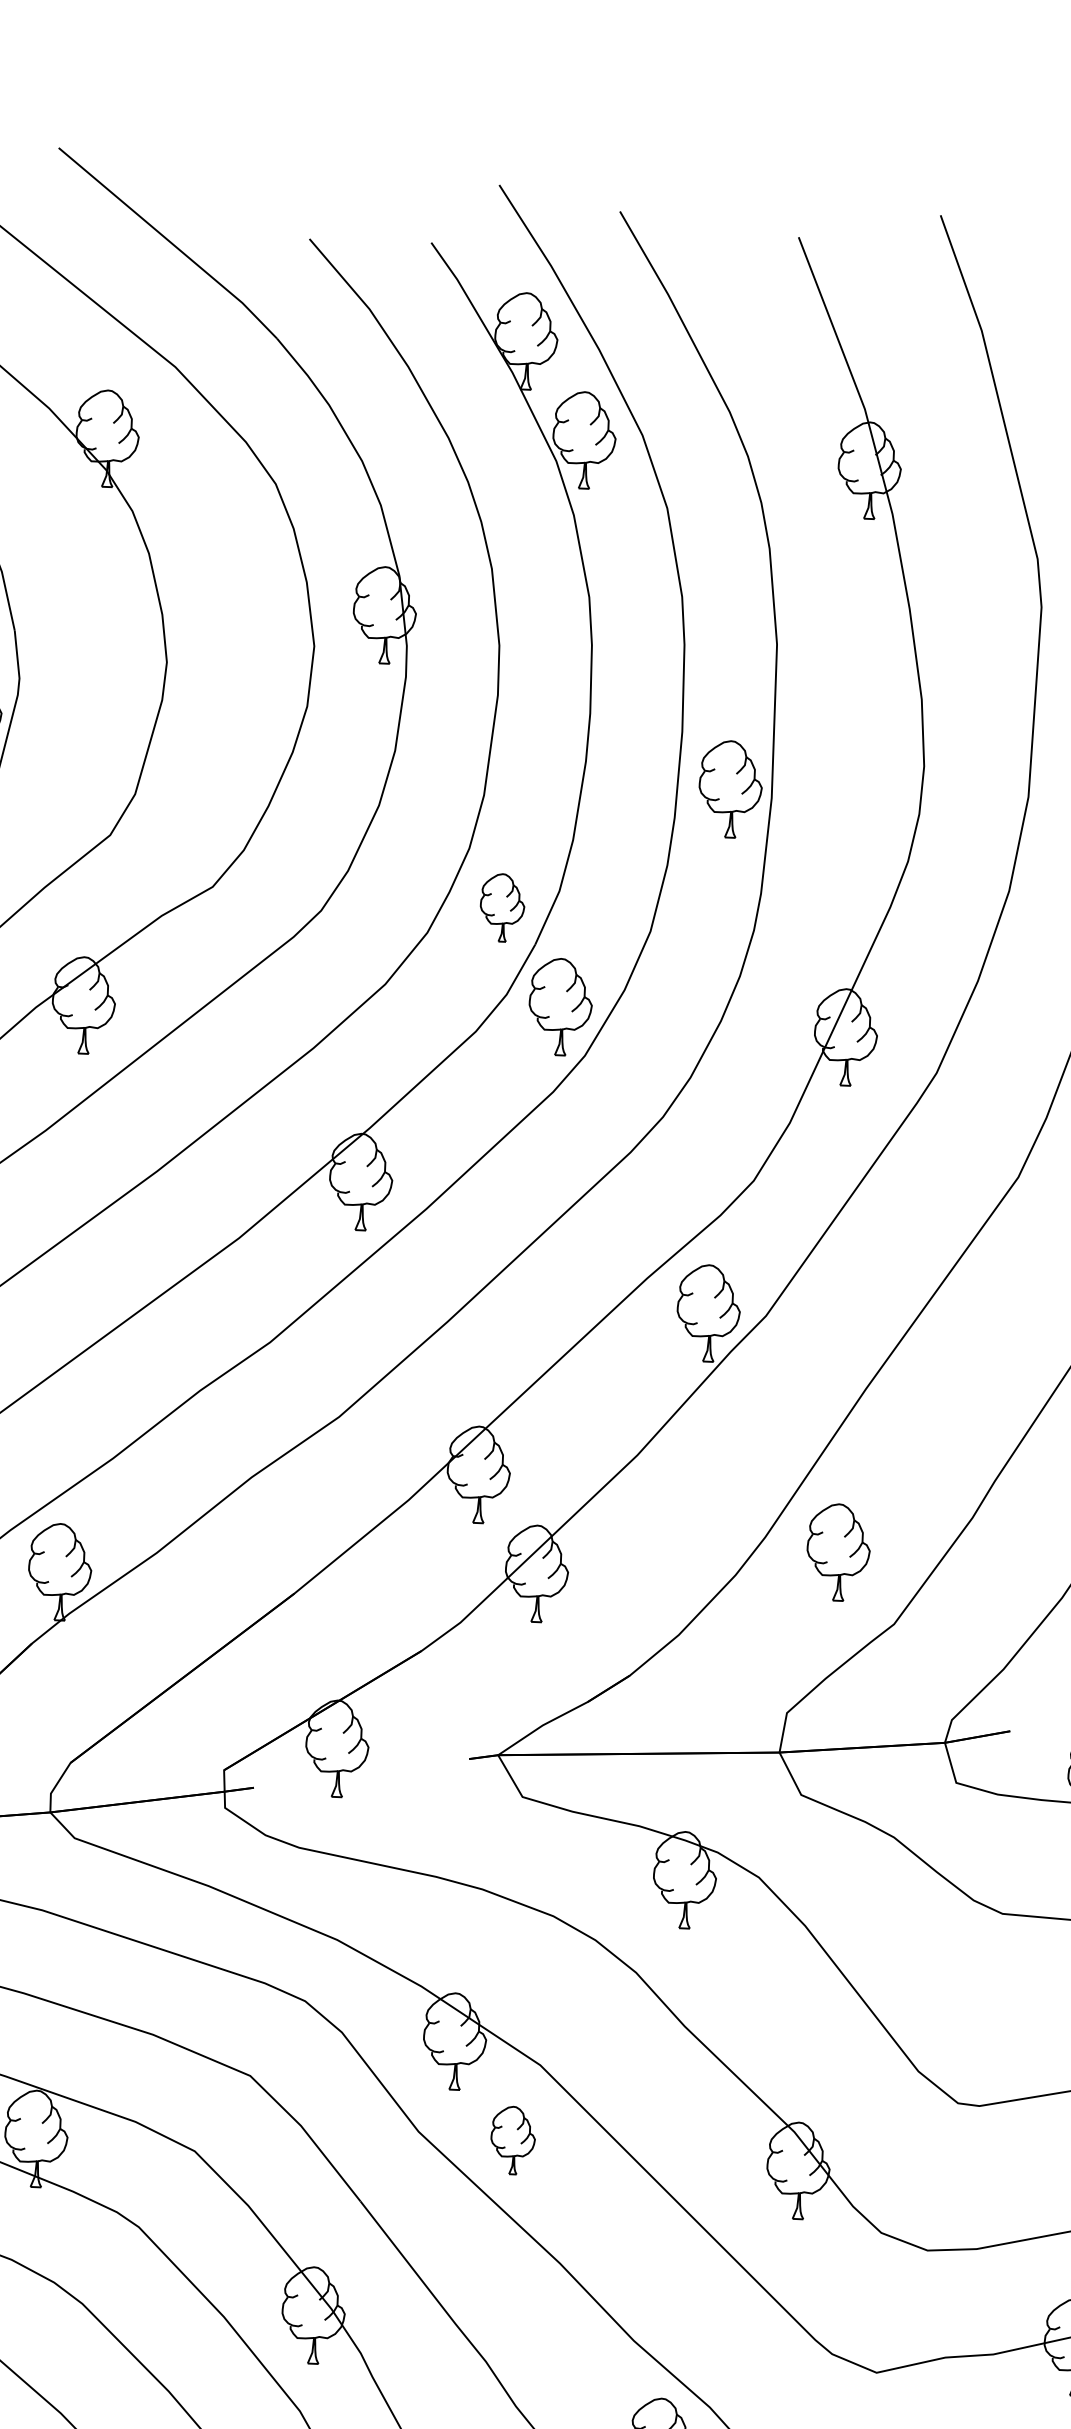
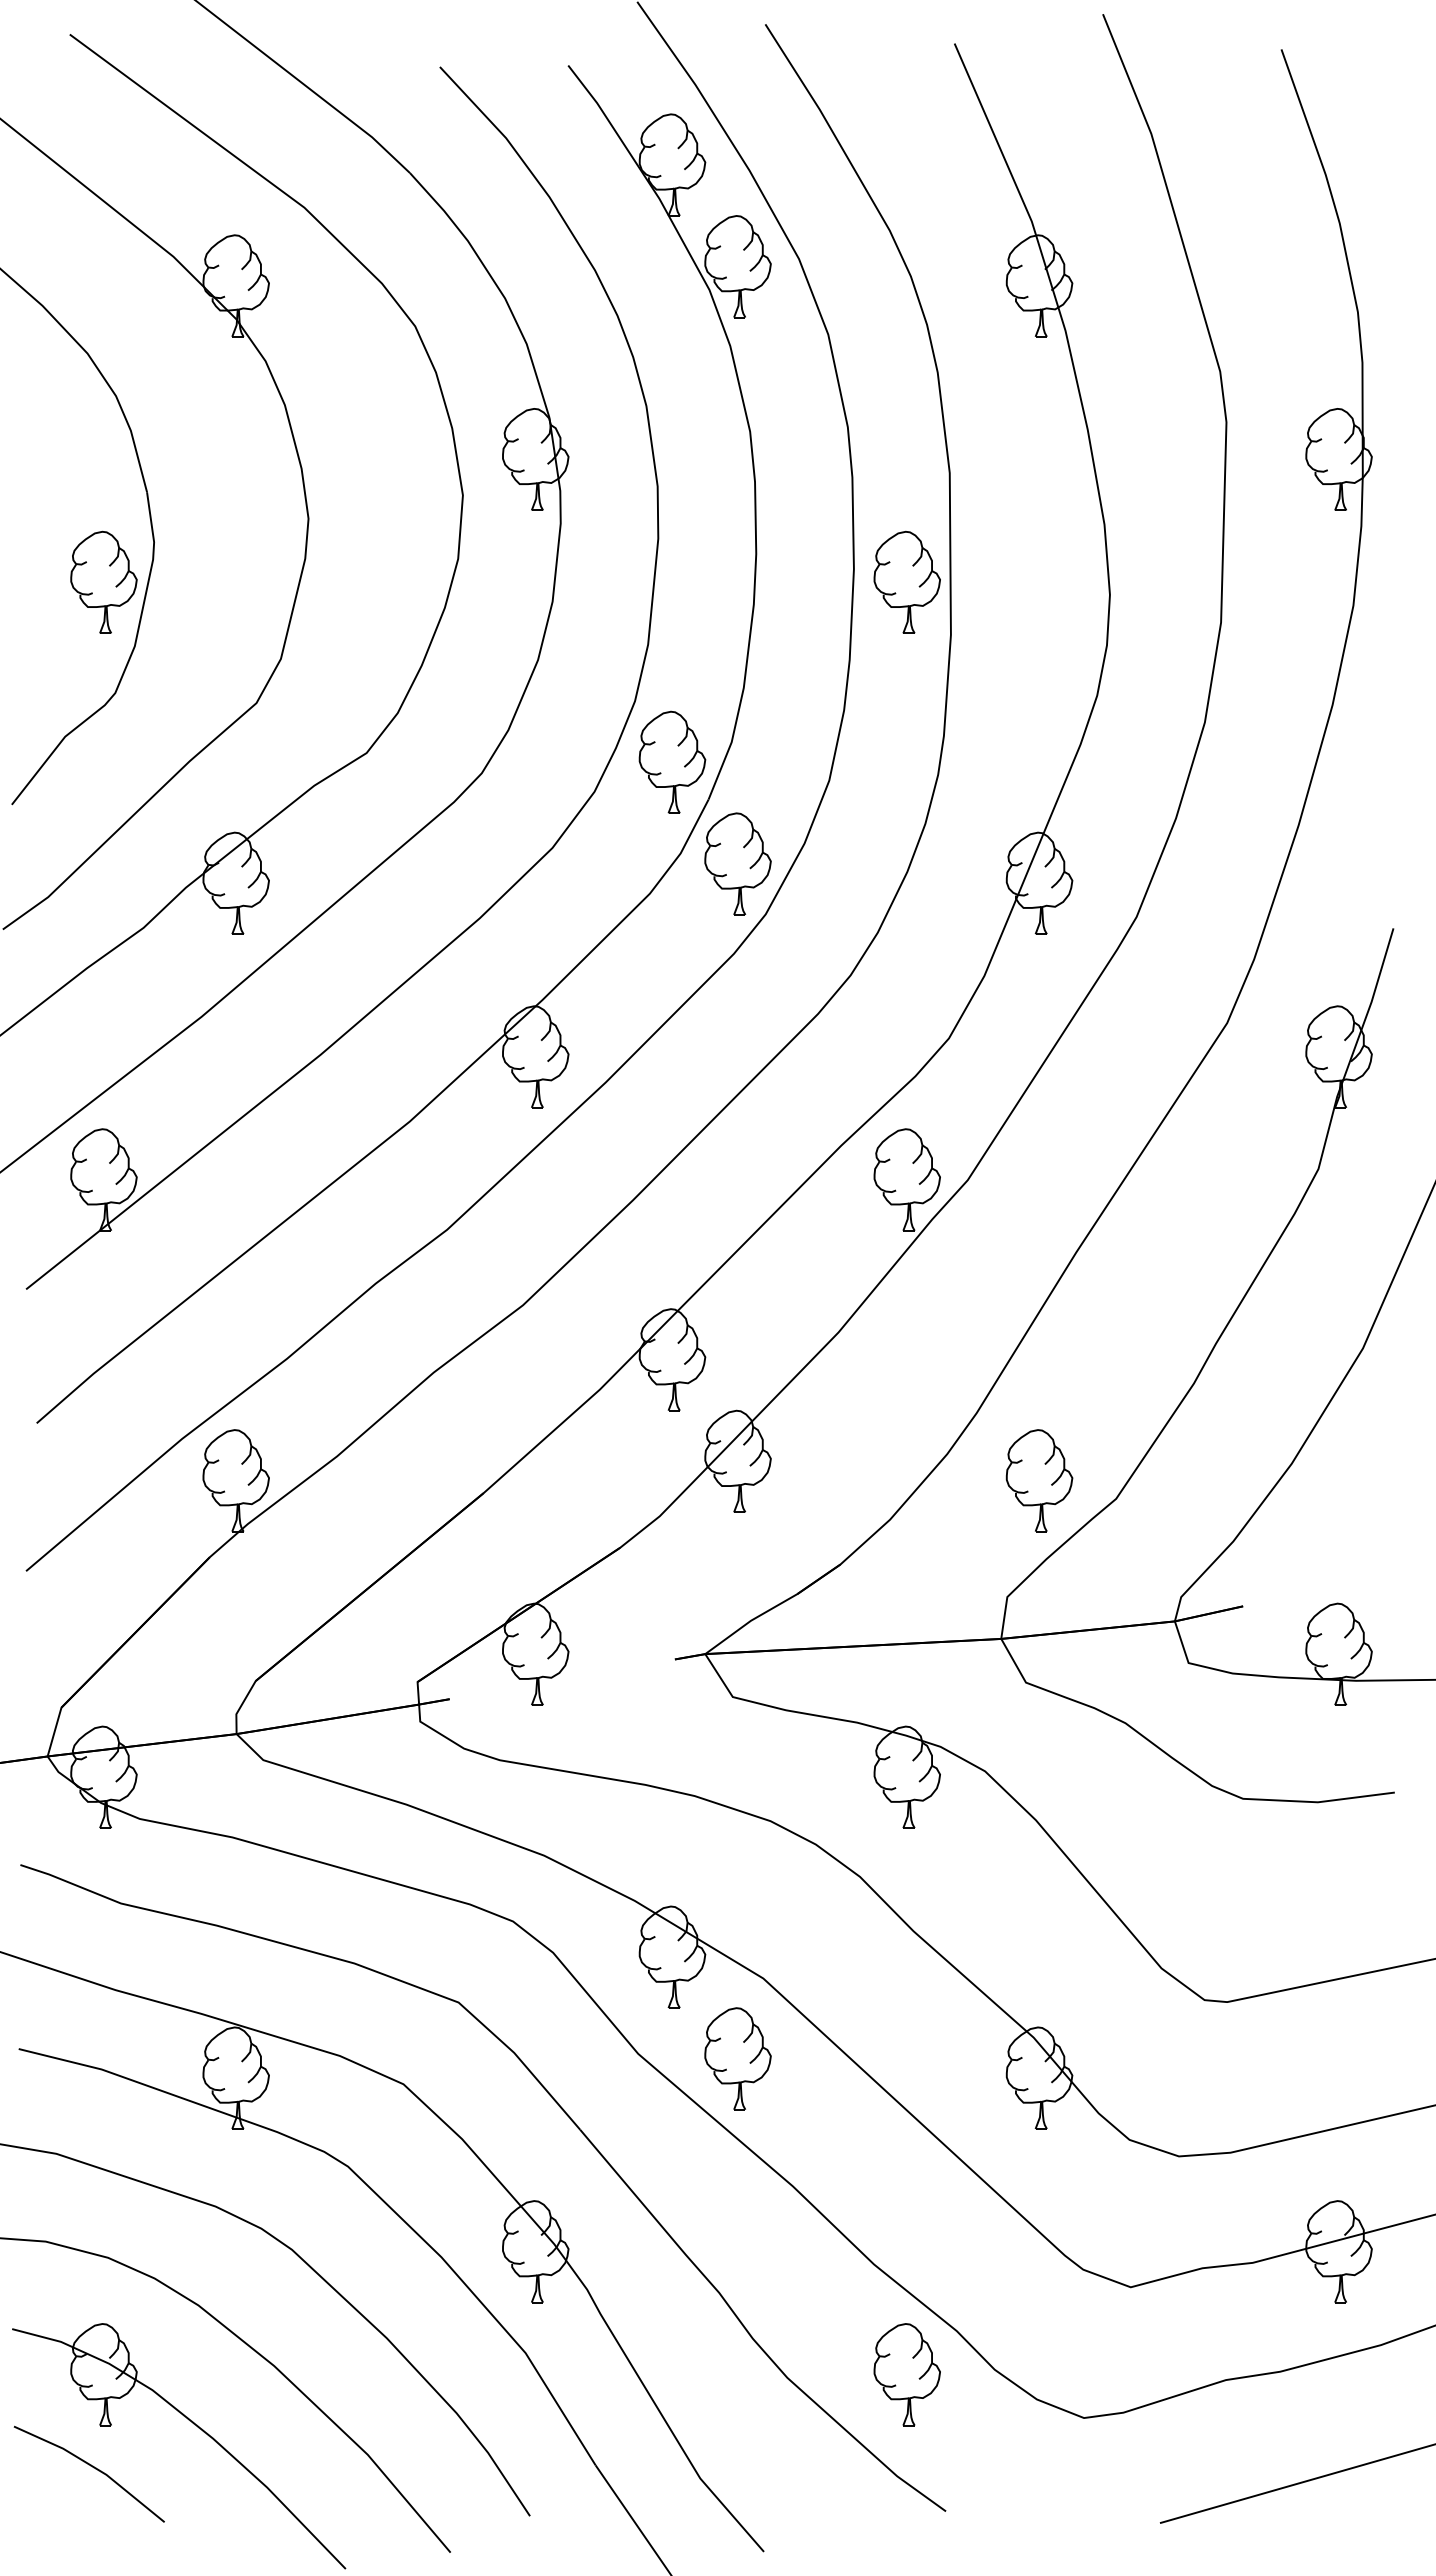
part: (729, 788) -> (906, 581), moved
part: (502, 907) -> (672, 761), size x1.43
part: (838, 1552) -> (1039, 1480), moved
part: (512, 2140) -> (737, 2058), size x1.43

